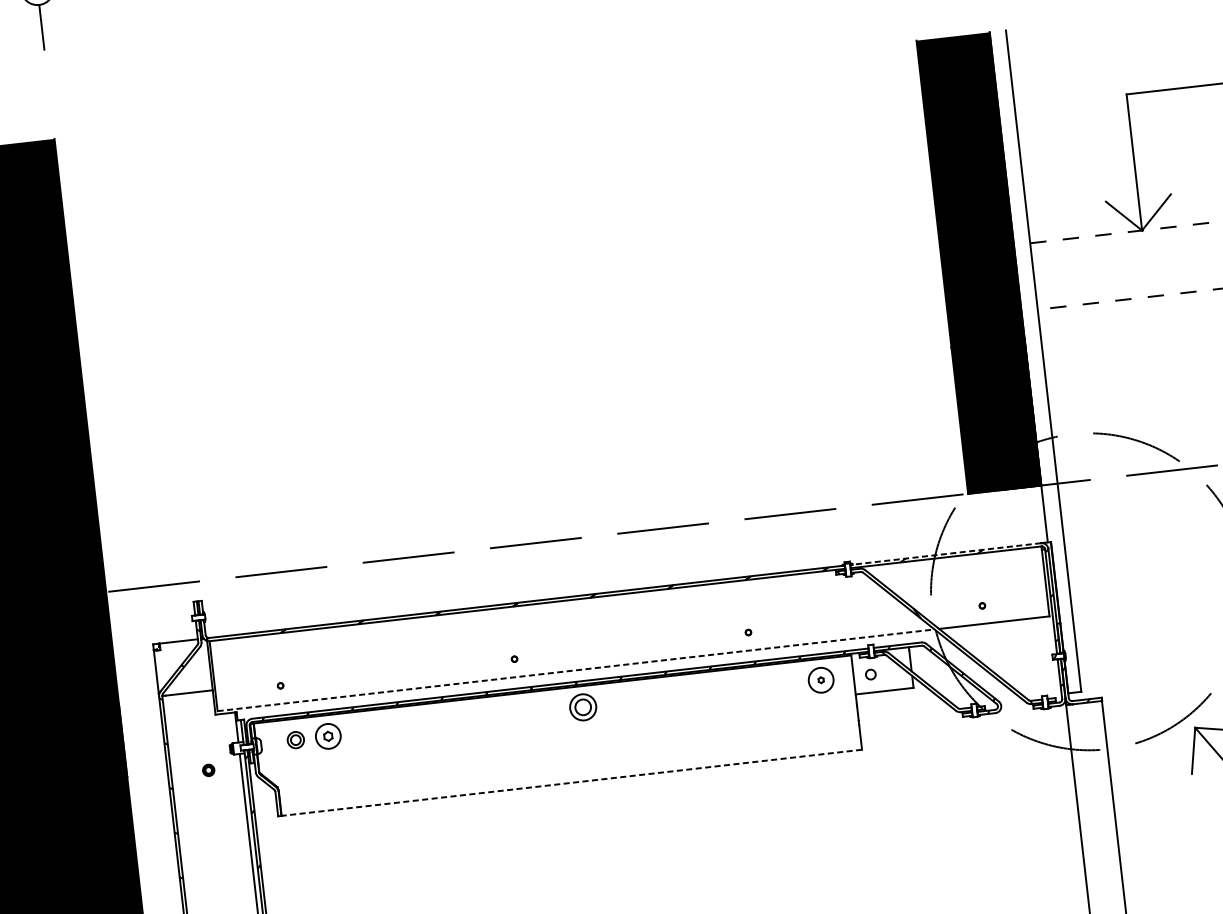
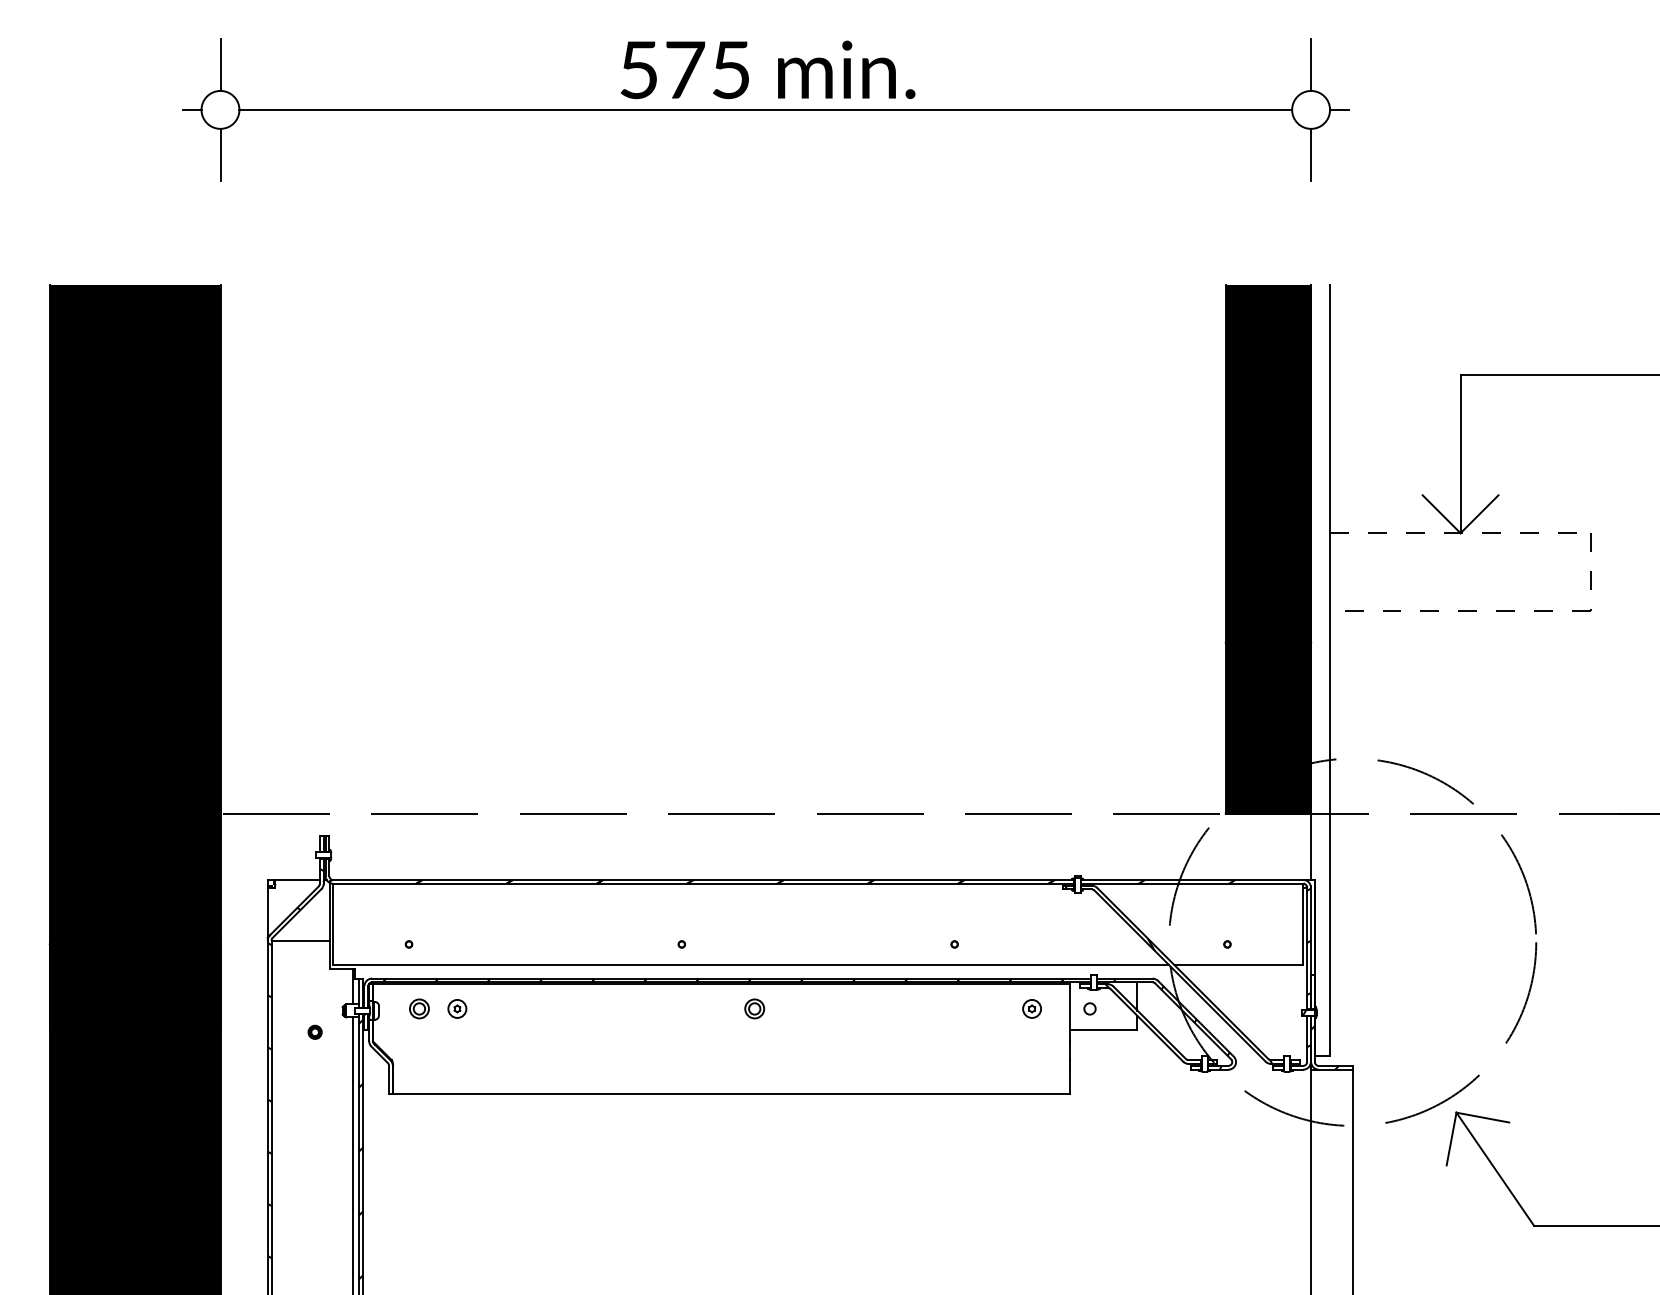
line: (945, 553) -> (1191, 879), dashed -> solid
line: (576, 670) -> (751, 965), dashed -> solid
circle: (821, 679) -> (1032, 1008), size x0.62
part: (583, 707) -> (754, 1008), size x0.62
part: (328, 736) -> (457, 1008), size x0.62
line: (571, 783) -> (731, 1094), dashed -> solid

